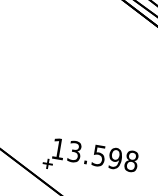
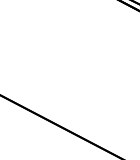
part: (90, 159) -> (92, 105), removed

